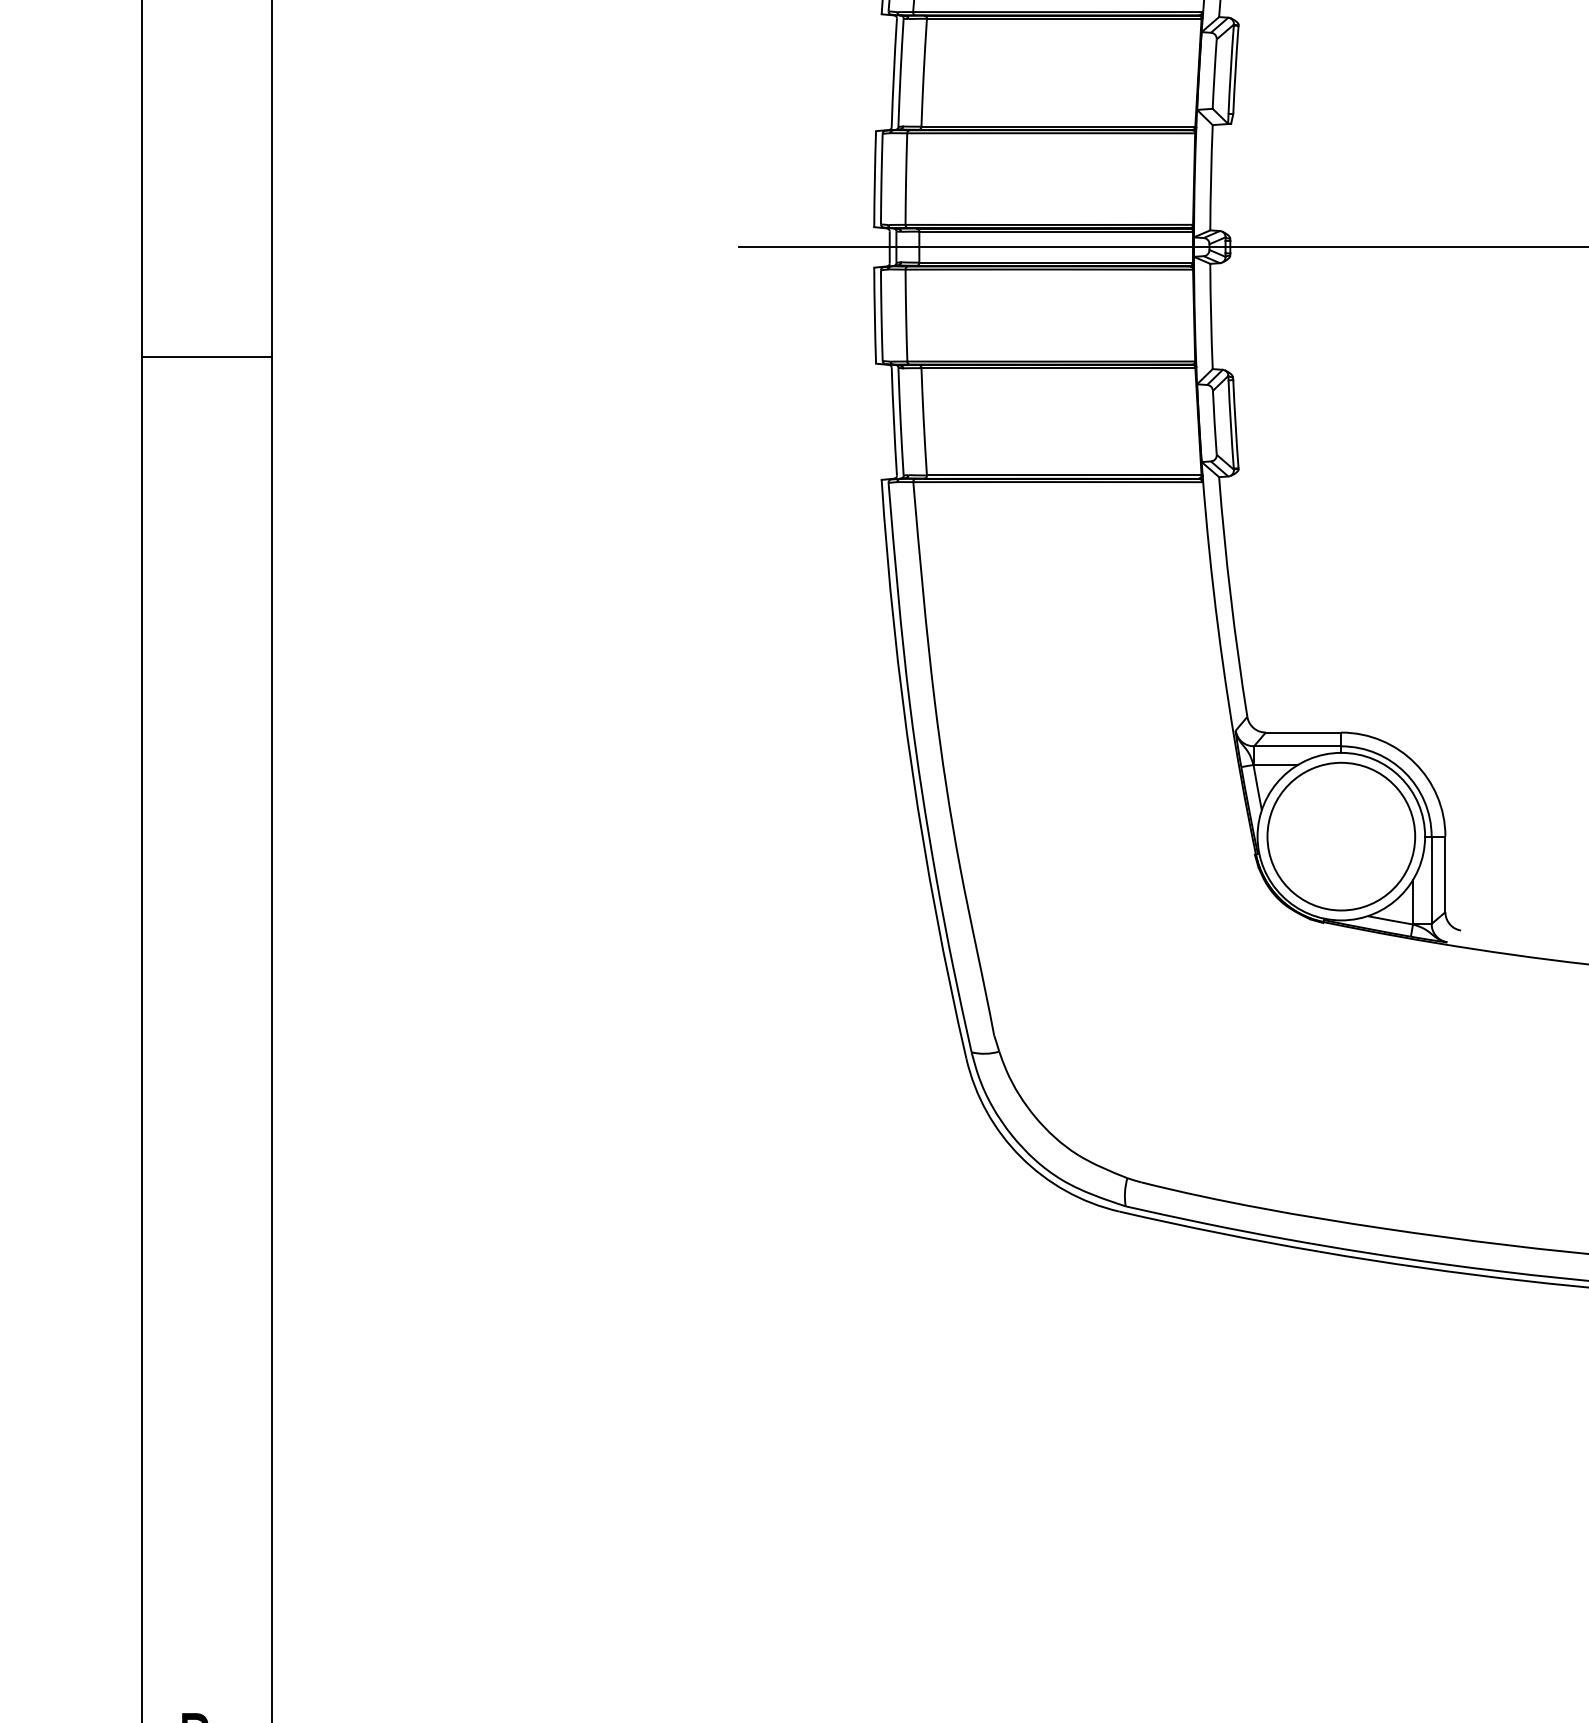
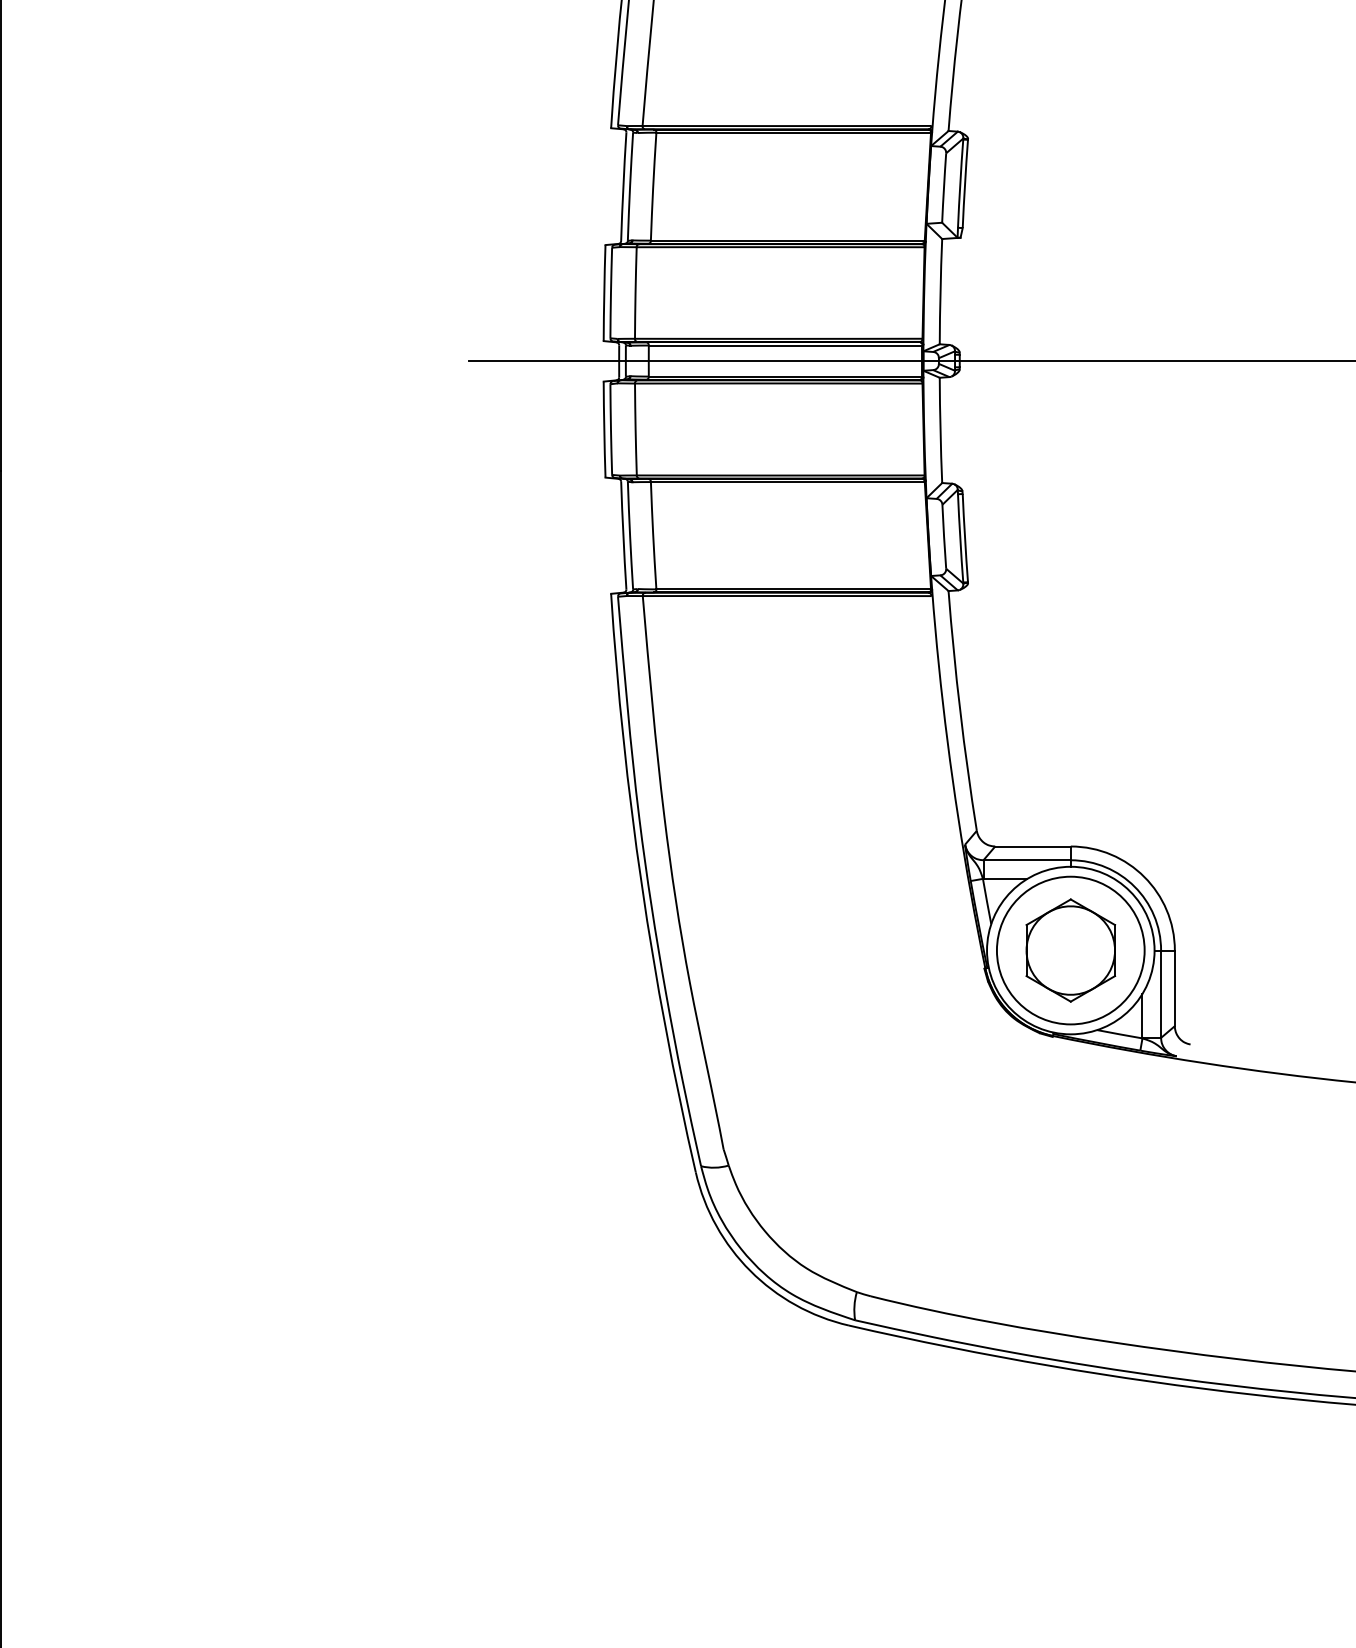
part: (1341, 836) -> (1070, 950), added

